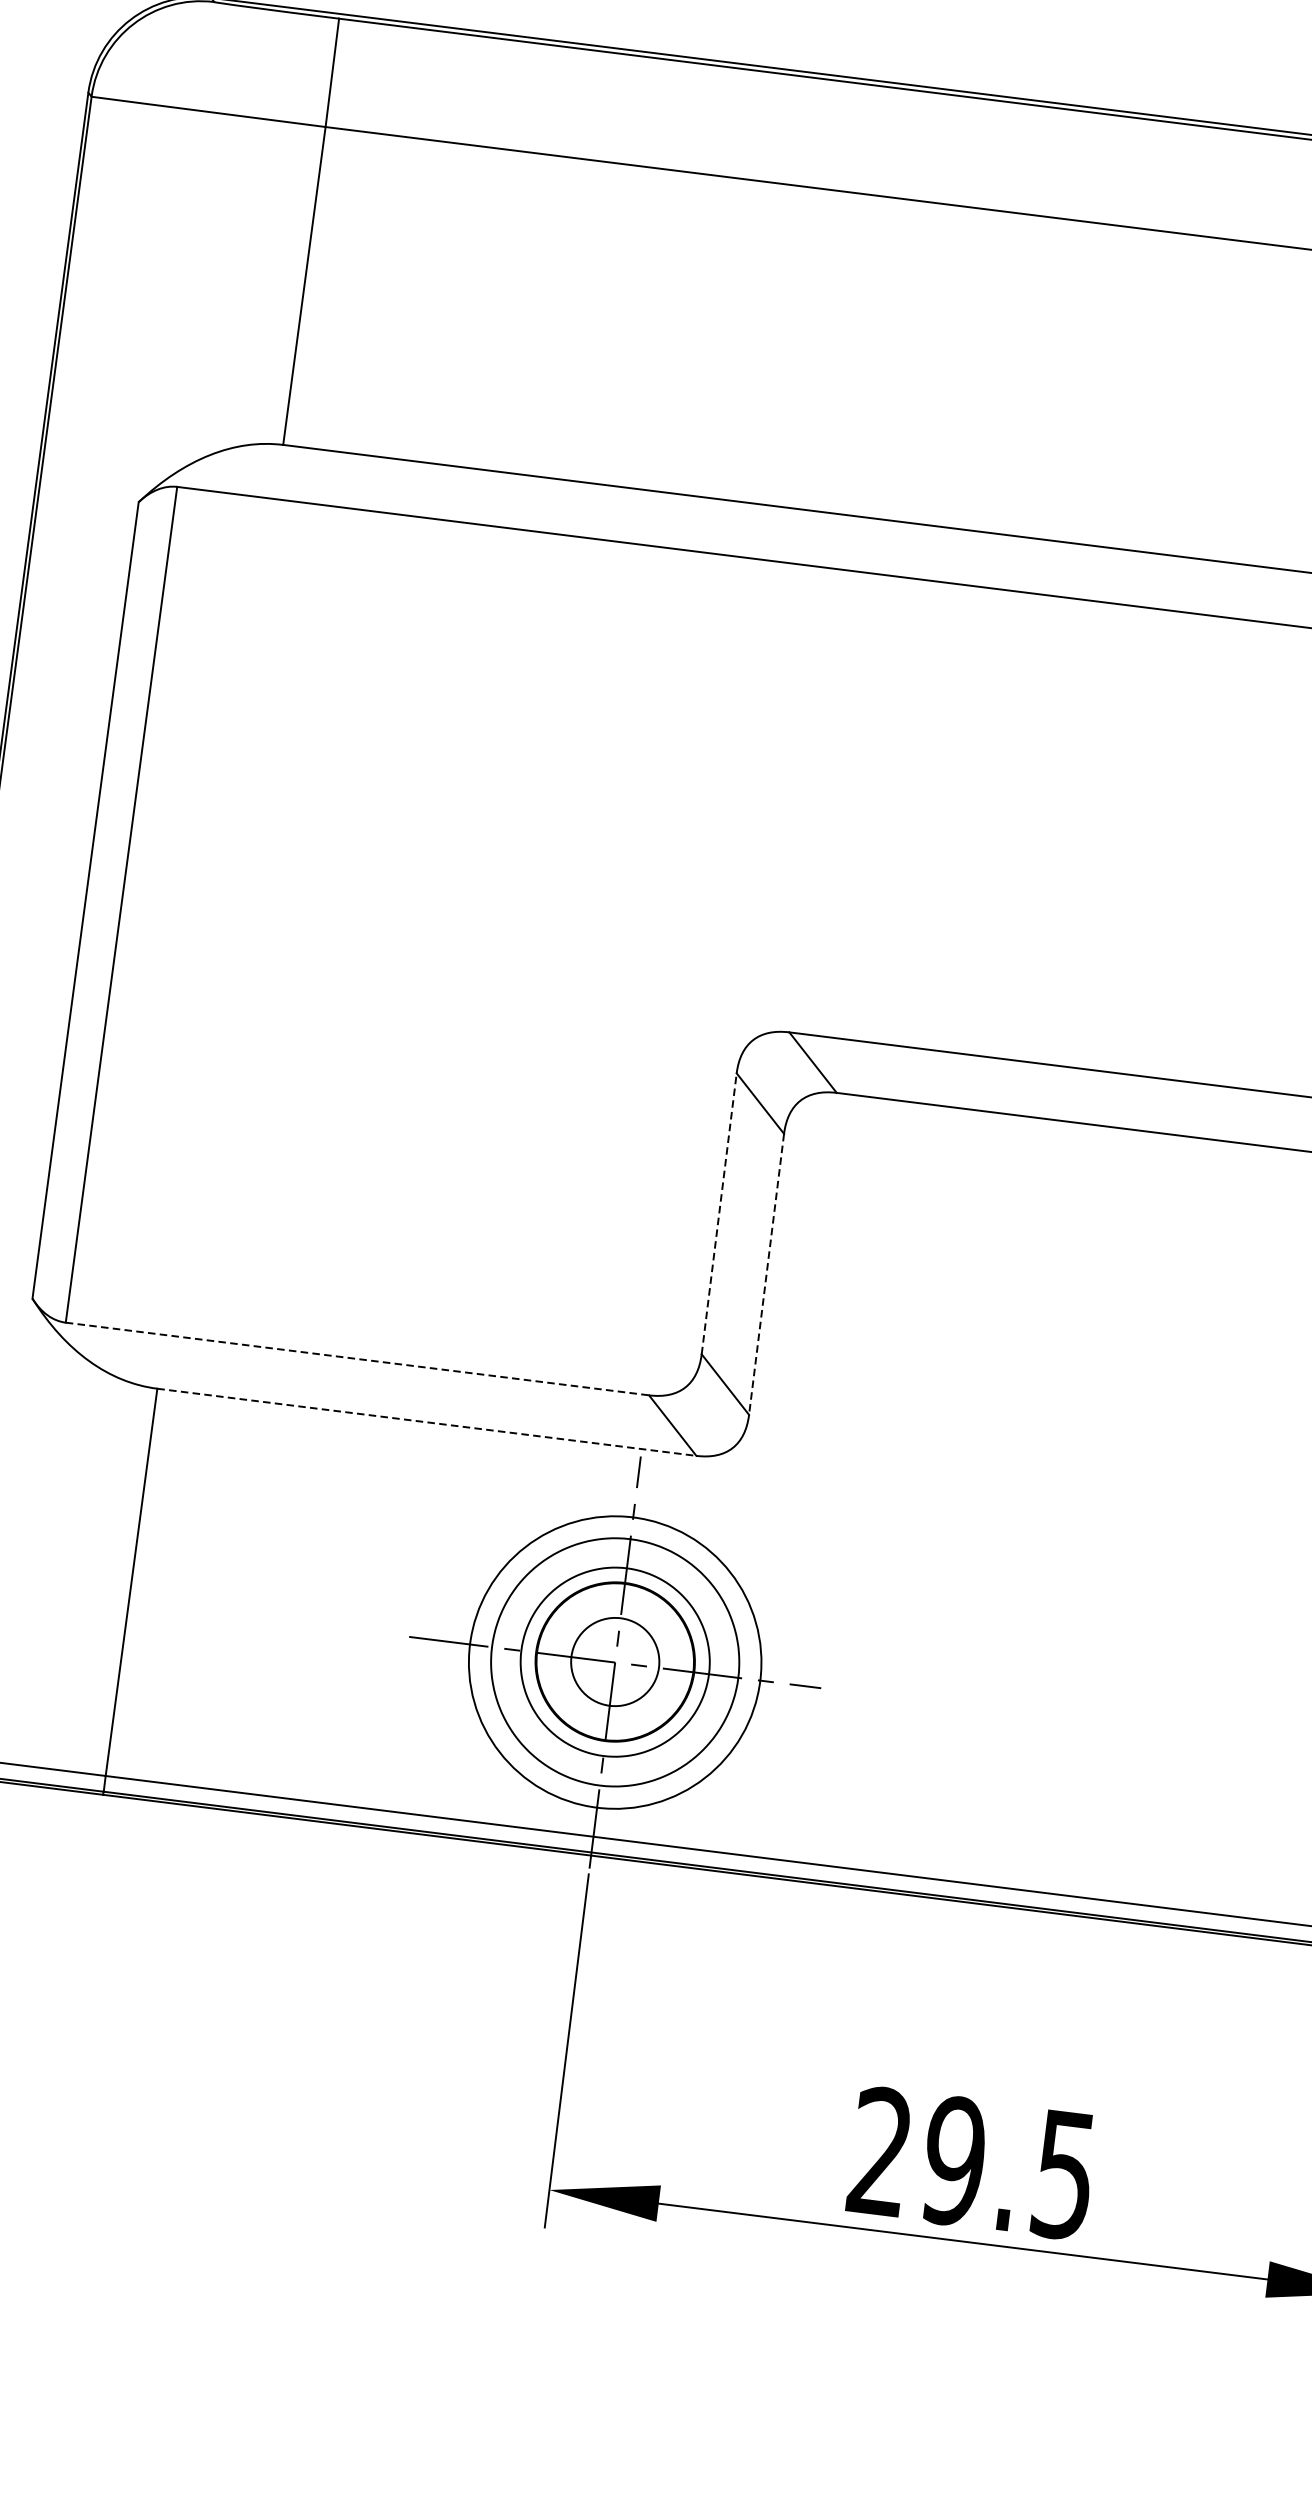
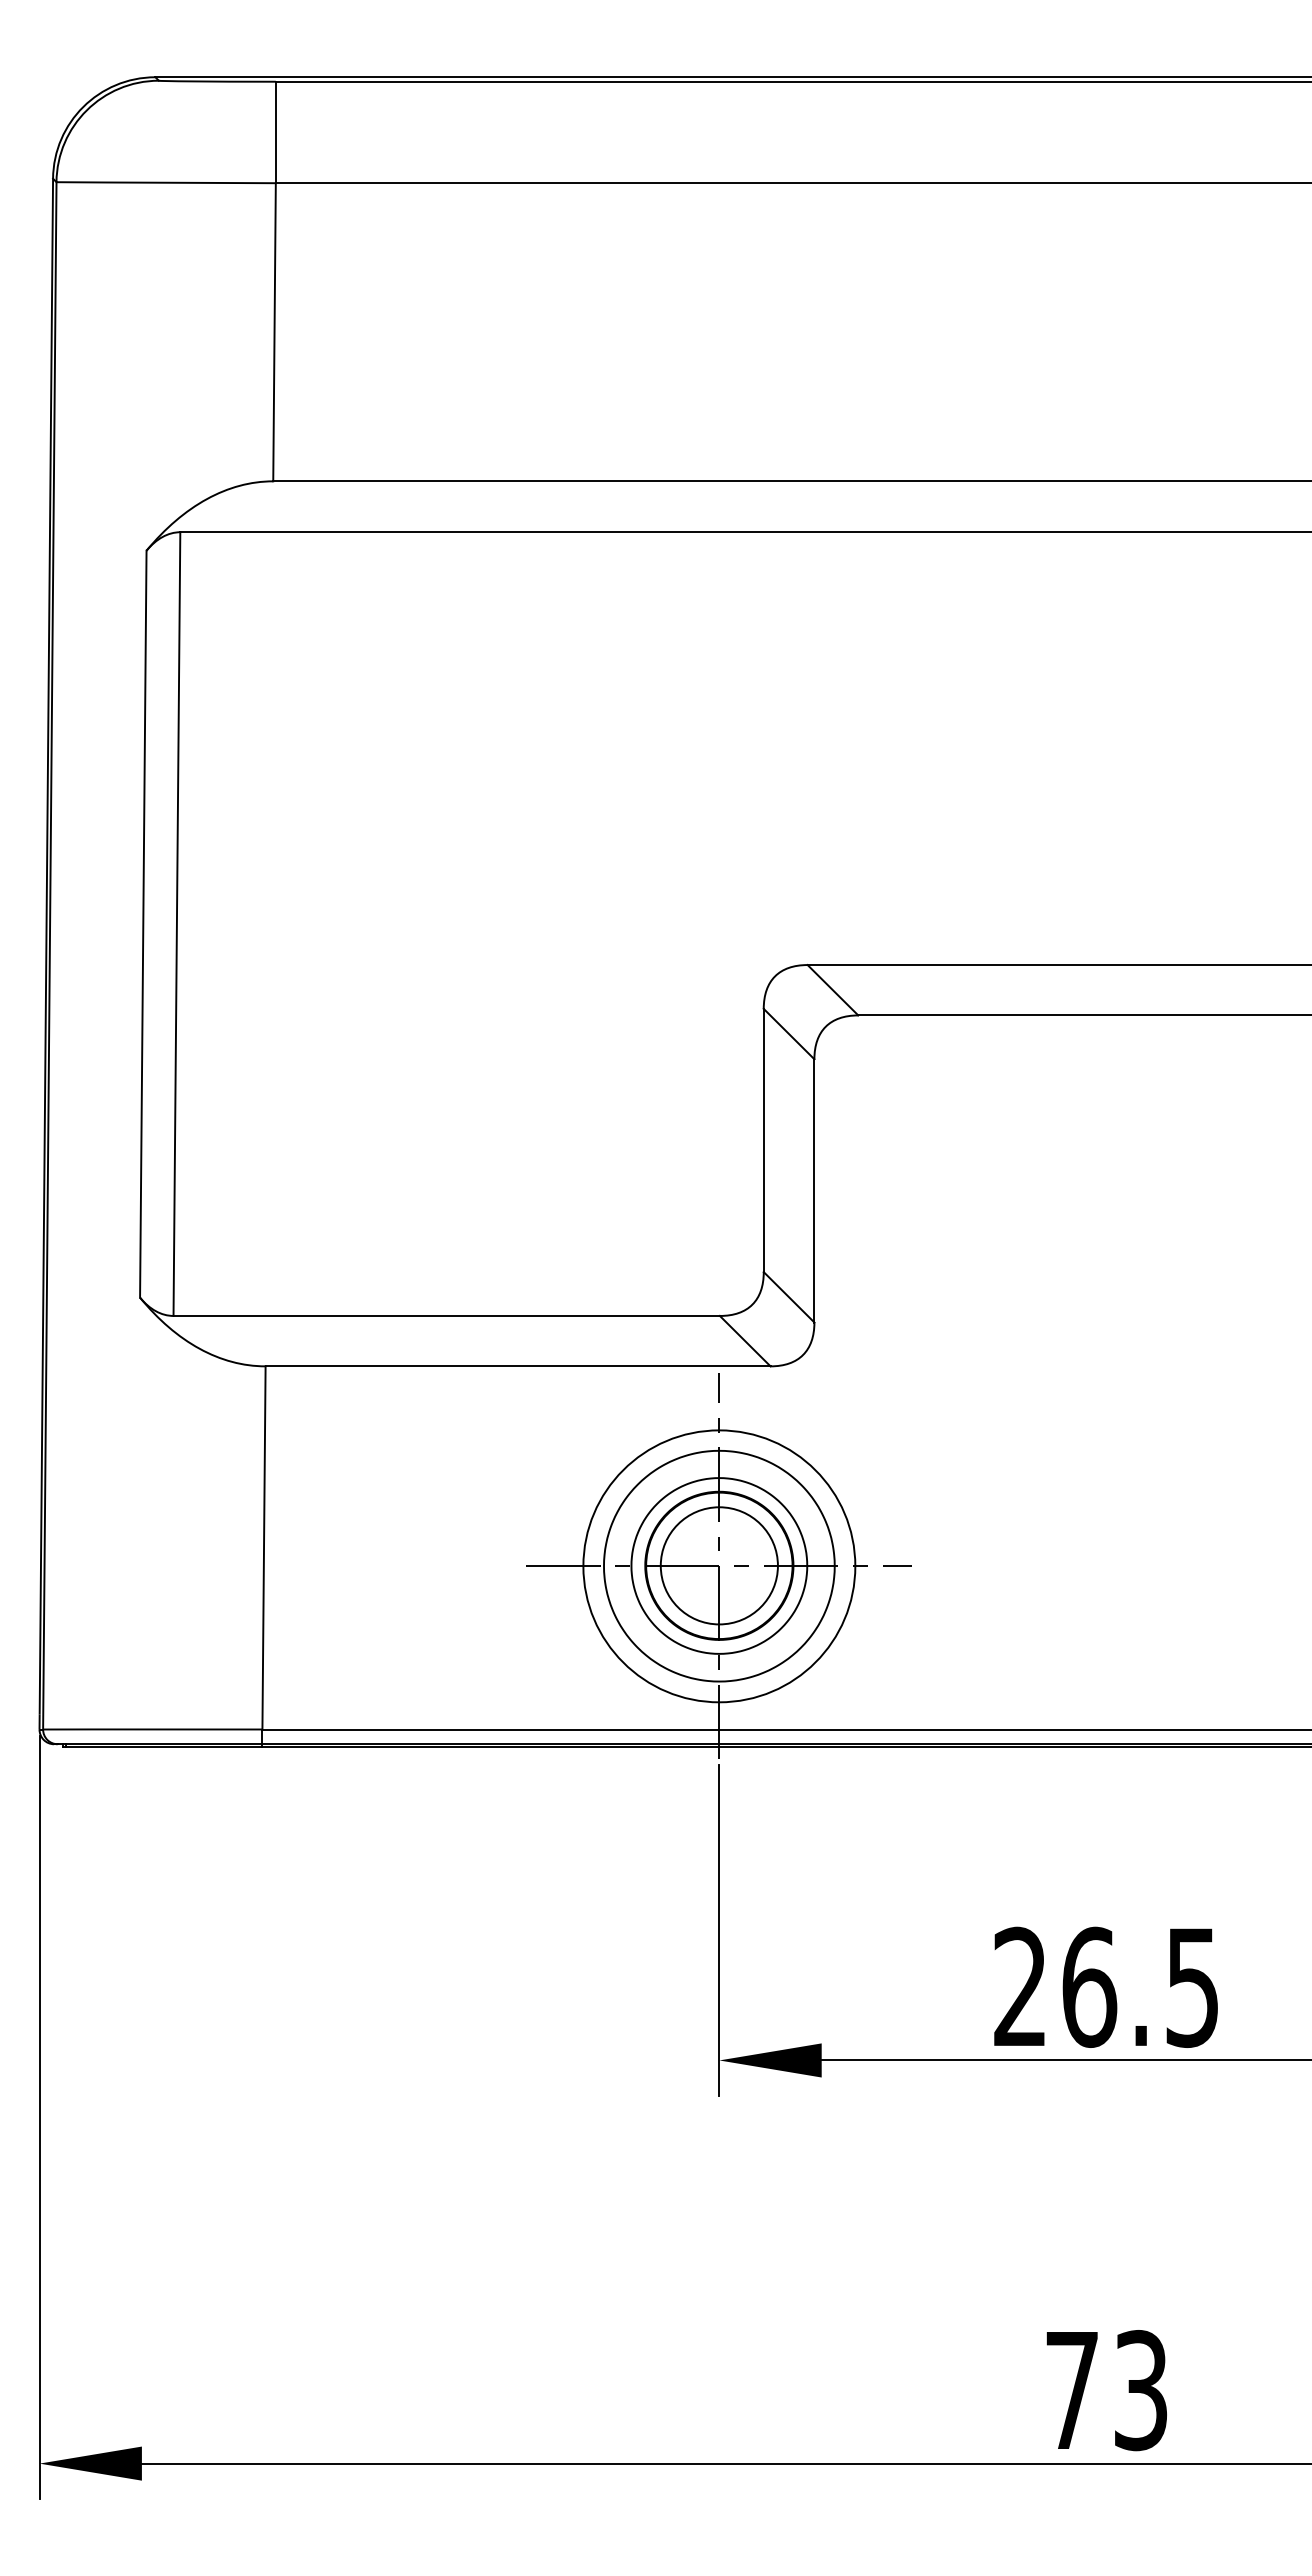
line: (718, 1213) -> (763, 1140), dashed -> solid
line: (766, 1273) -> (814, 1190), dashed -> solid
line: (358, 1358) -> (447, 1315), dashed -> solid
line: (427, 1422) -> (518, 1366), dashed -> solid
circle: (614, 1661) -> (718, 1565), size x1.43
text: (954, 2160) -> (1089, 1986), 29.5 -> 26.5

